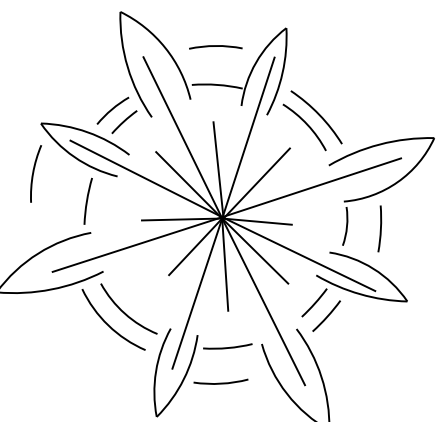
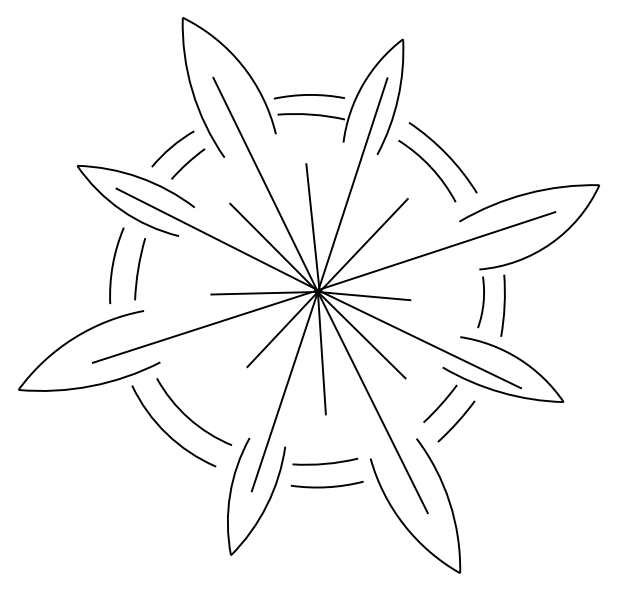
arc: (215, 46) -> (308, 95), moved
arc: (34, 172) -> (114, 263), moved
arc: (380, 228) -> (503, 305), moved
arc: (220, 383) -> (326, 486), moved

